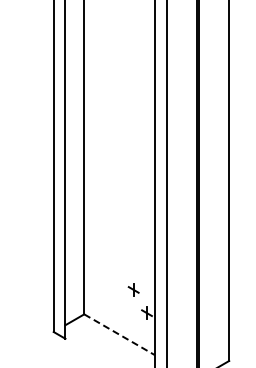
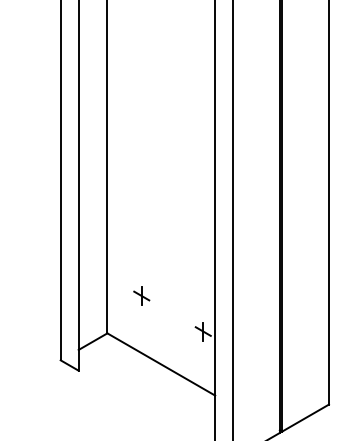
part: (133, 289) -> (141, 295), moved
line: (119, 334) -> (161, 364), dashed -> solid

